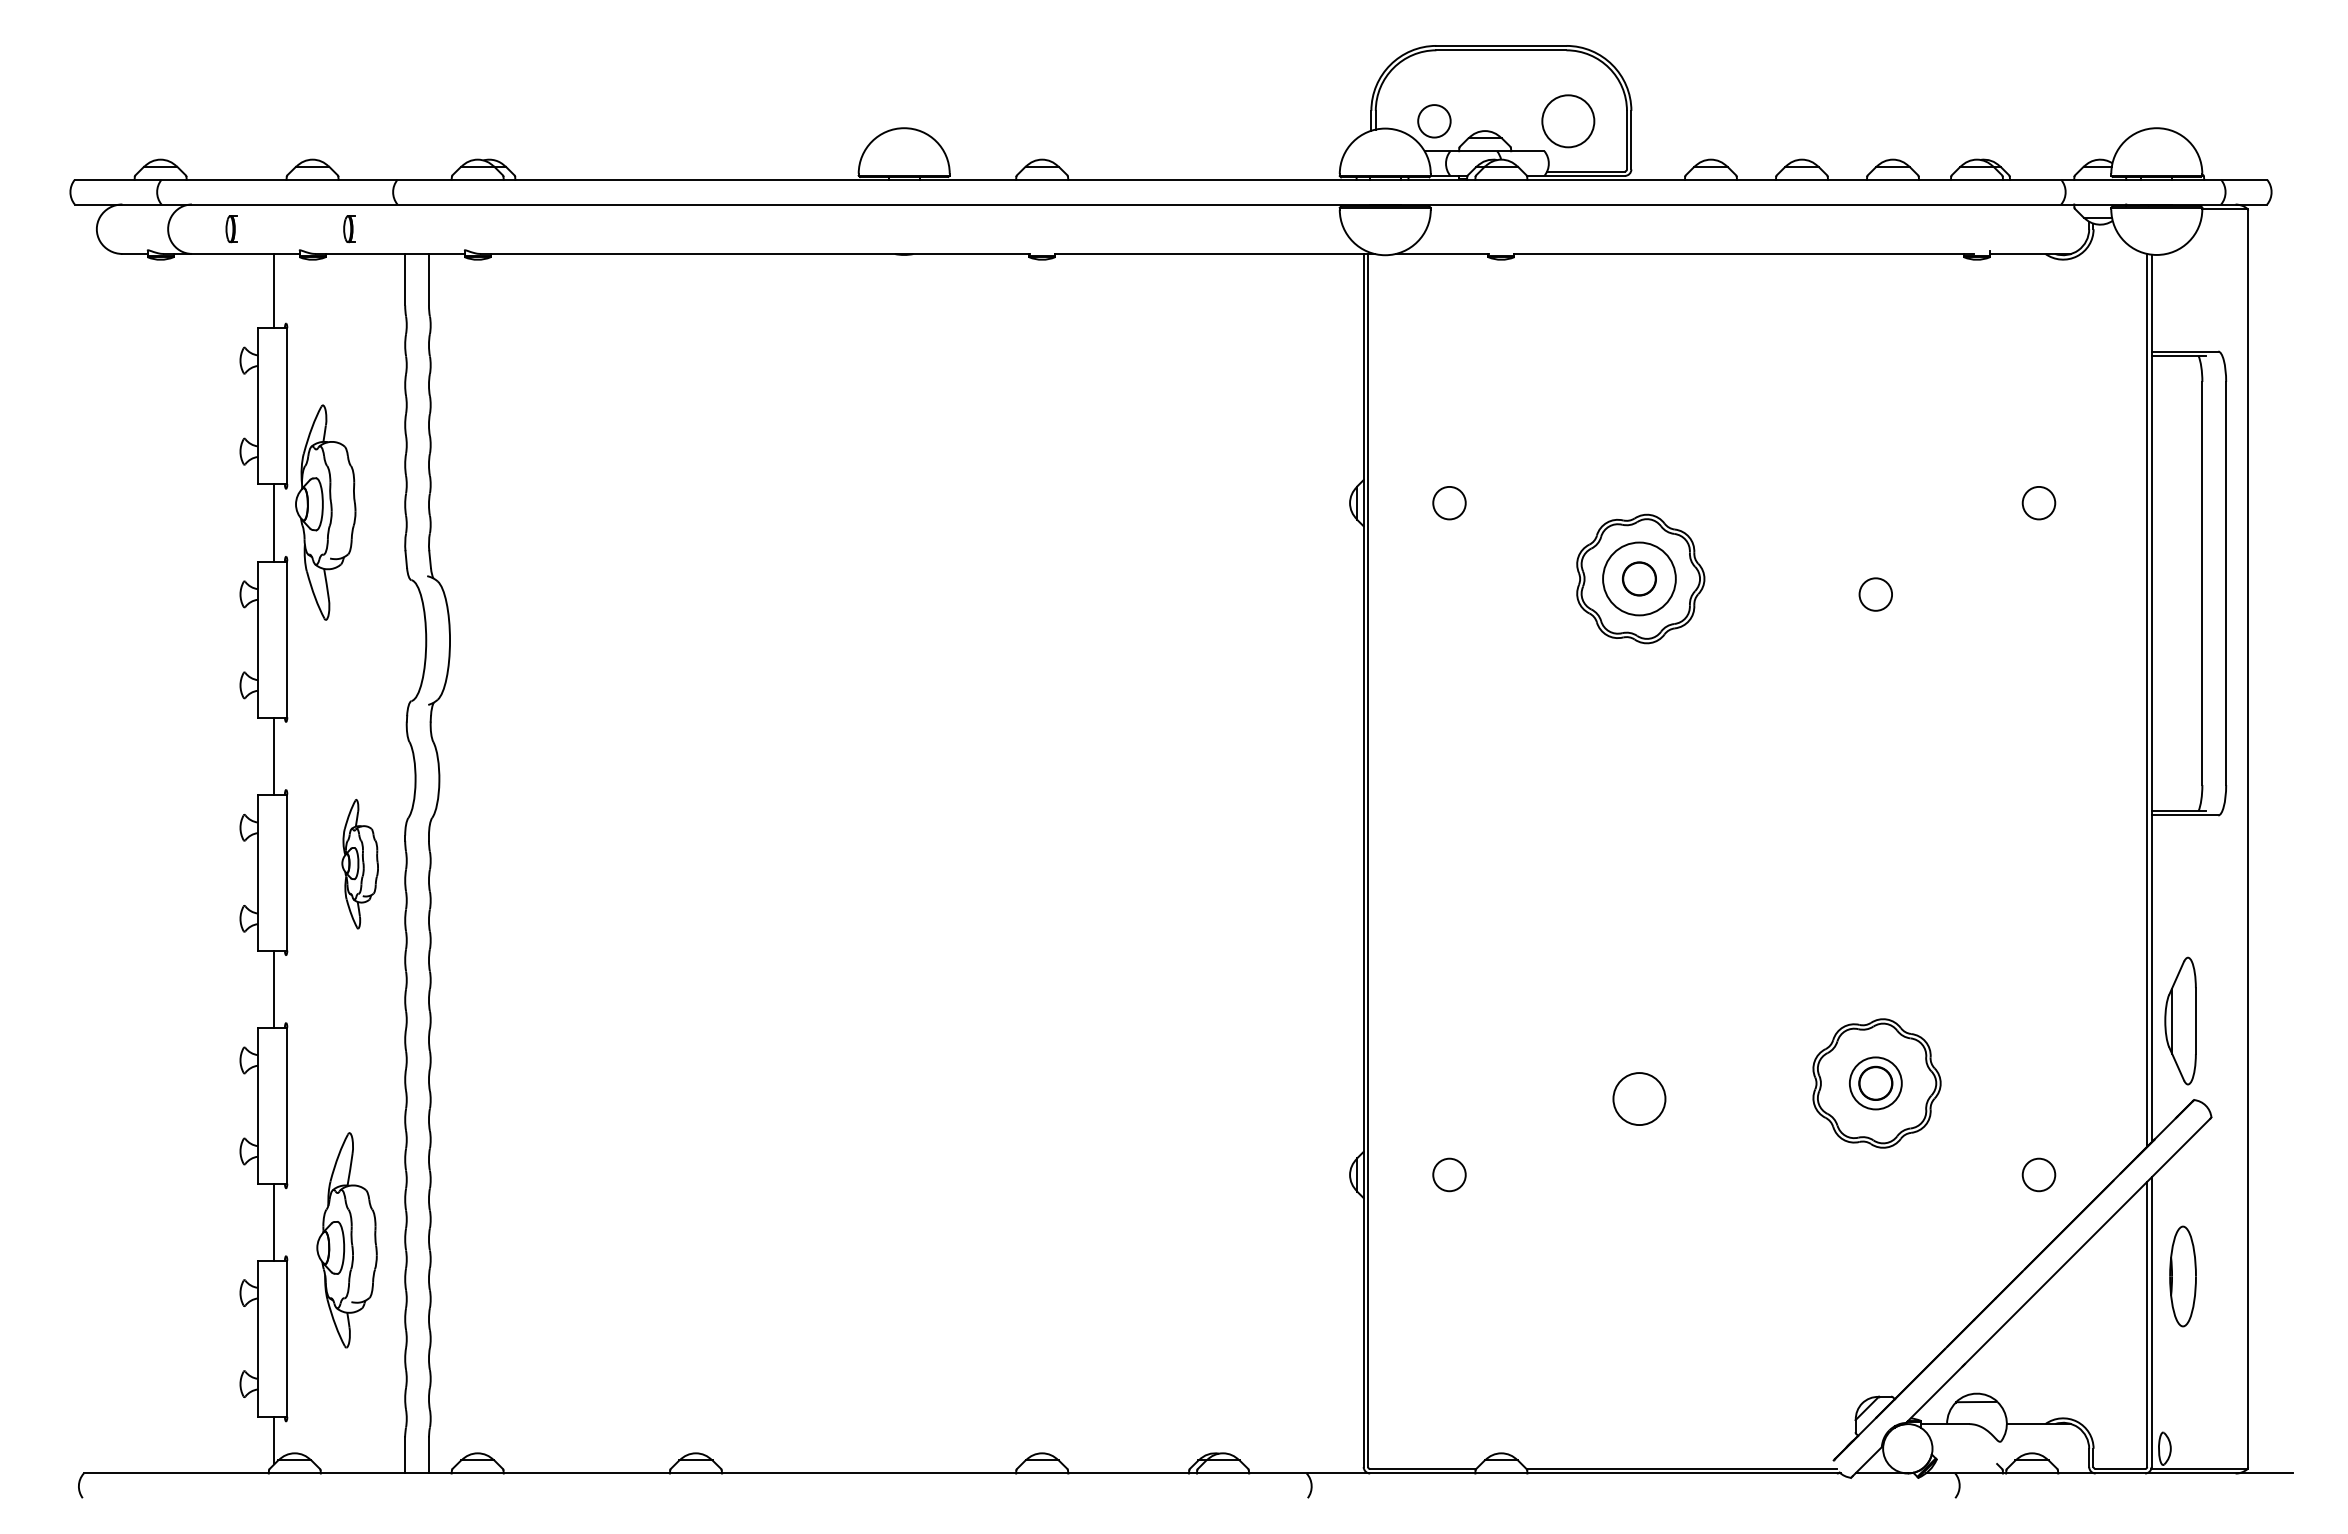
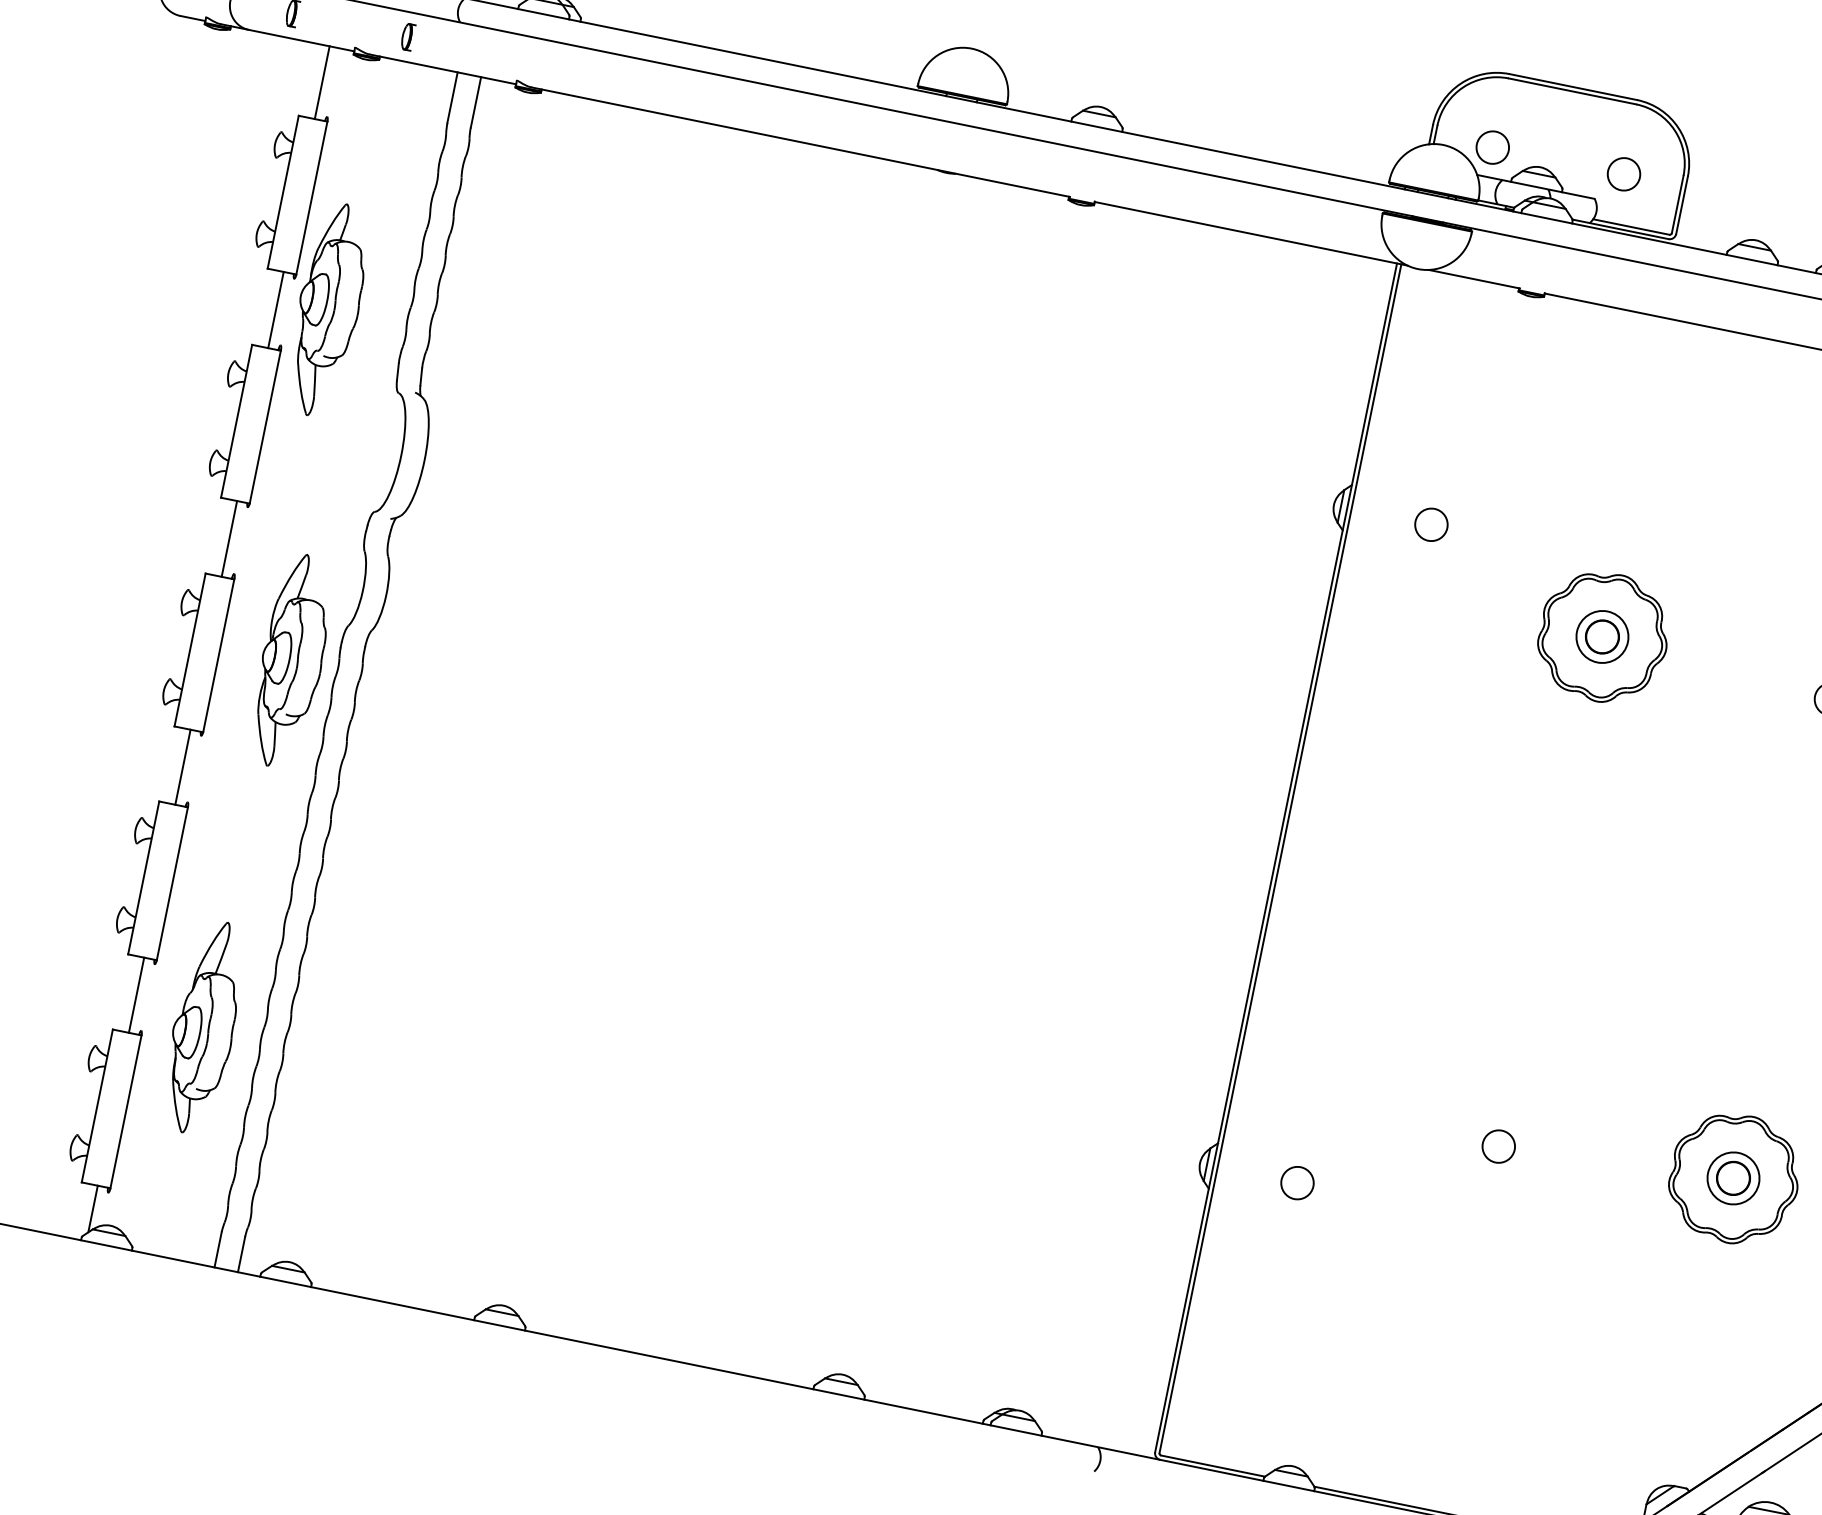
circle: (1568, 121) -> (1624, 174), size x0.62
circle: (1639, 578) -> (1602, 636), size x0.71
part: (359, 864) -> (291, 661), size x1.67
circle: (1639, 1098) -> (1498, 1146), size x0.62

